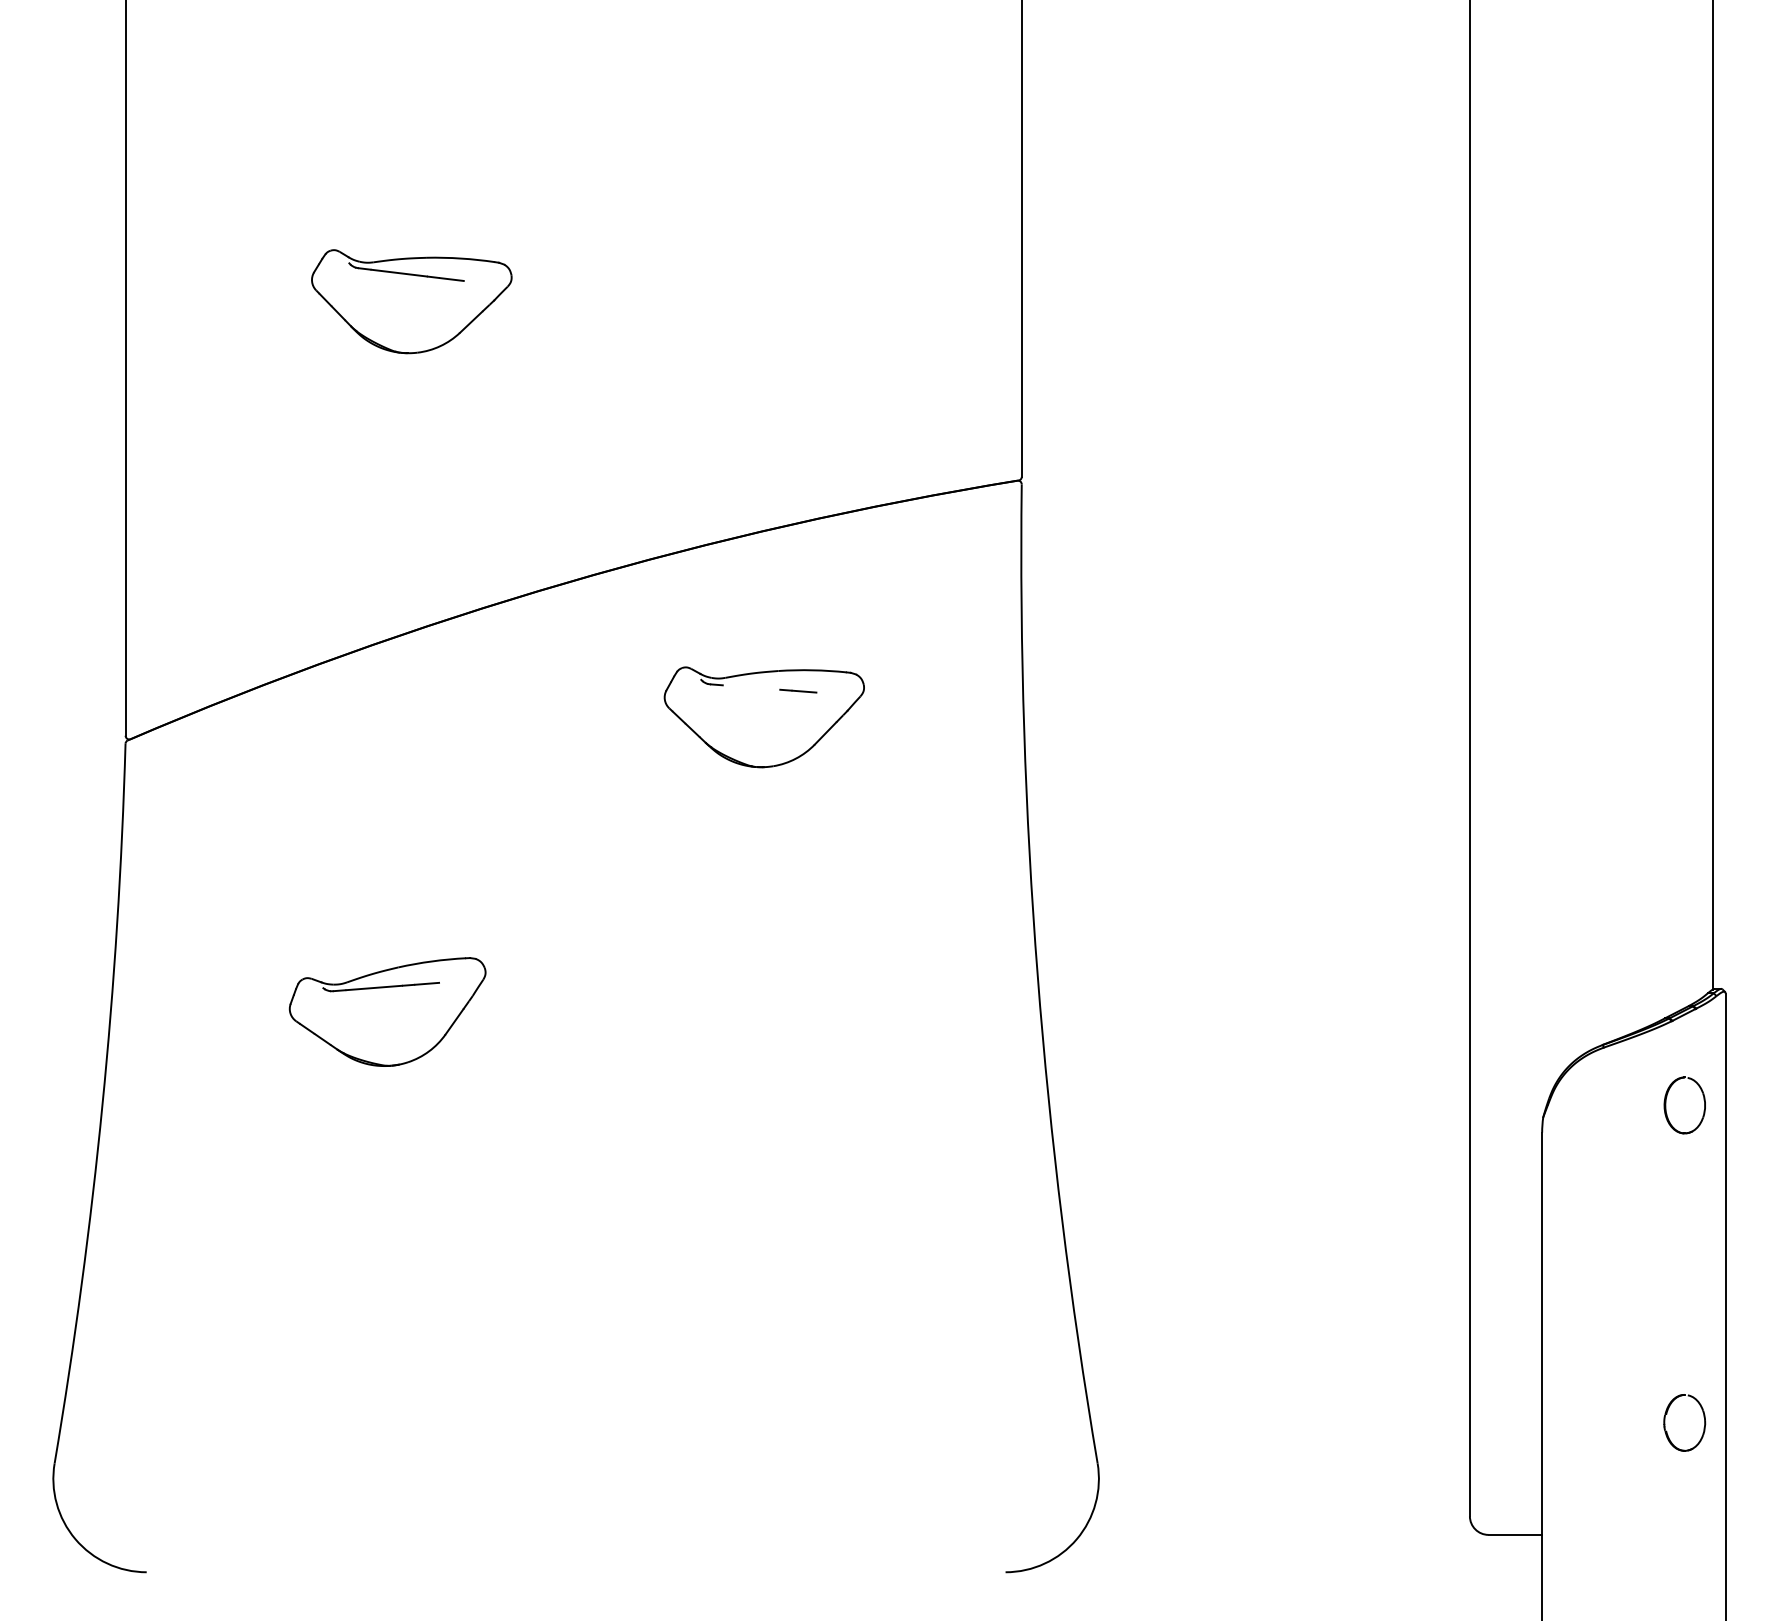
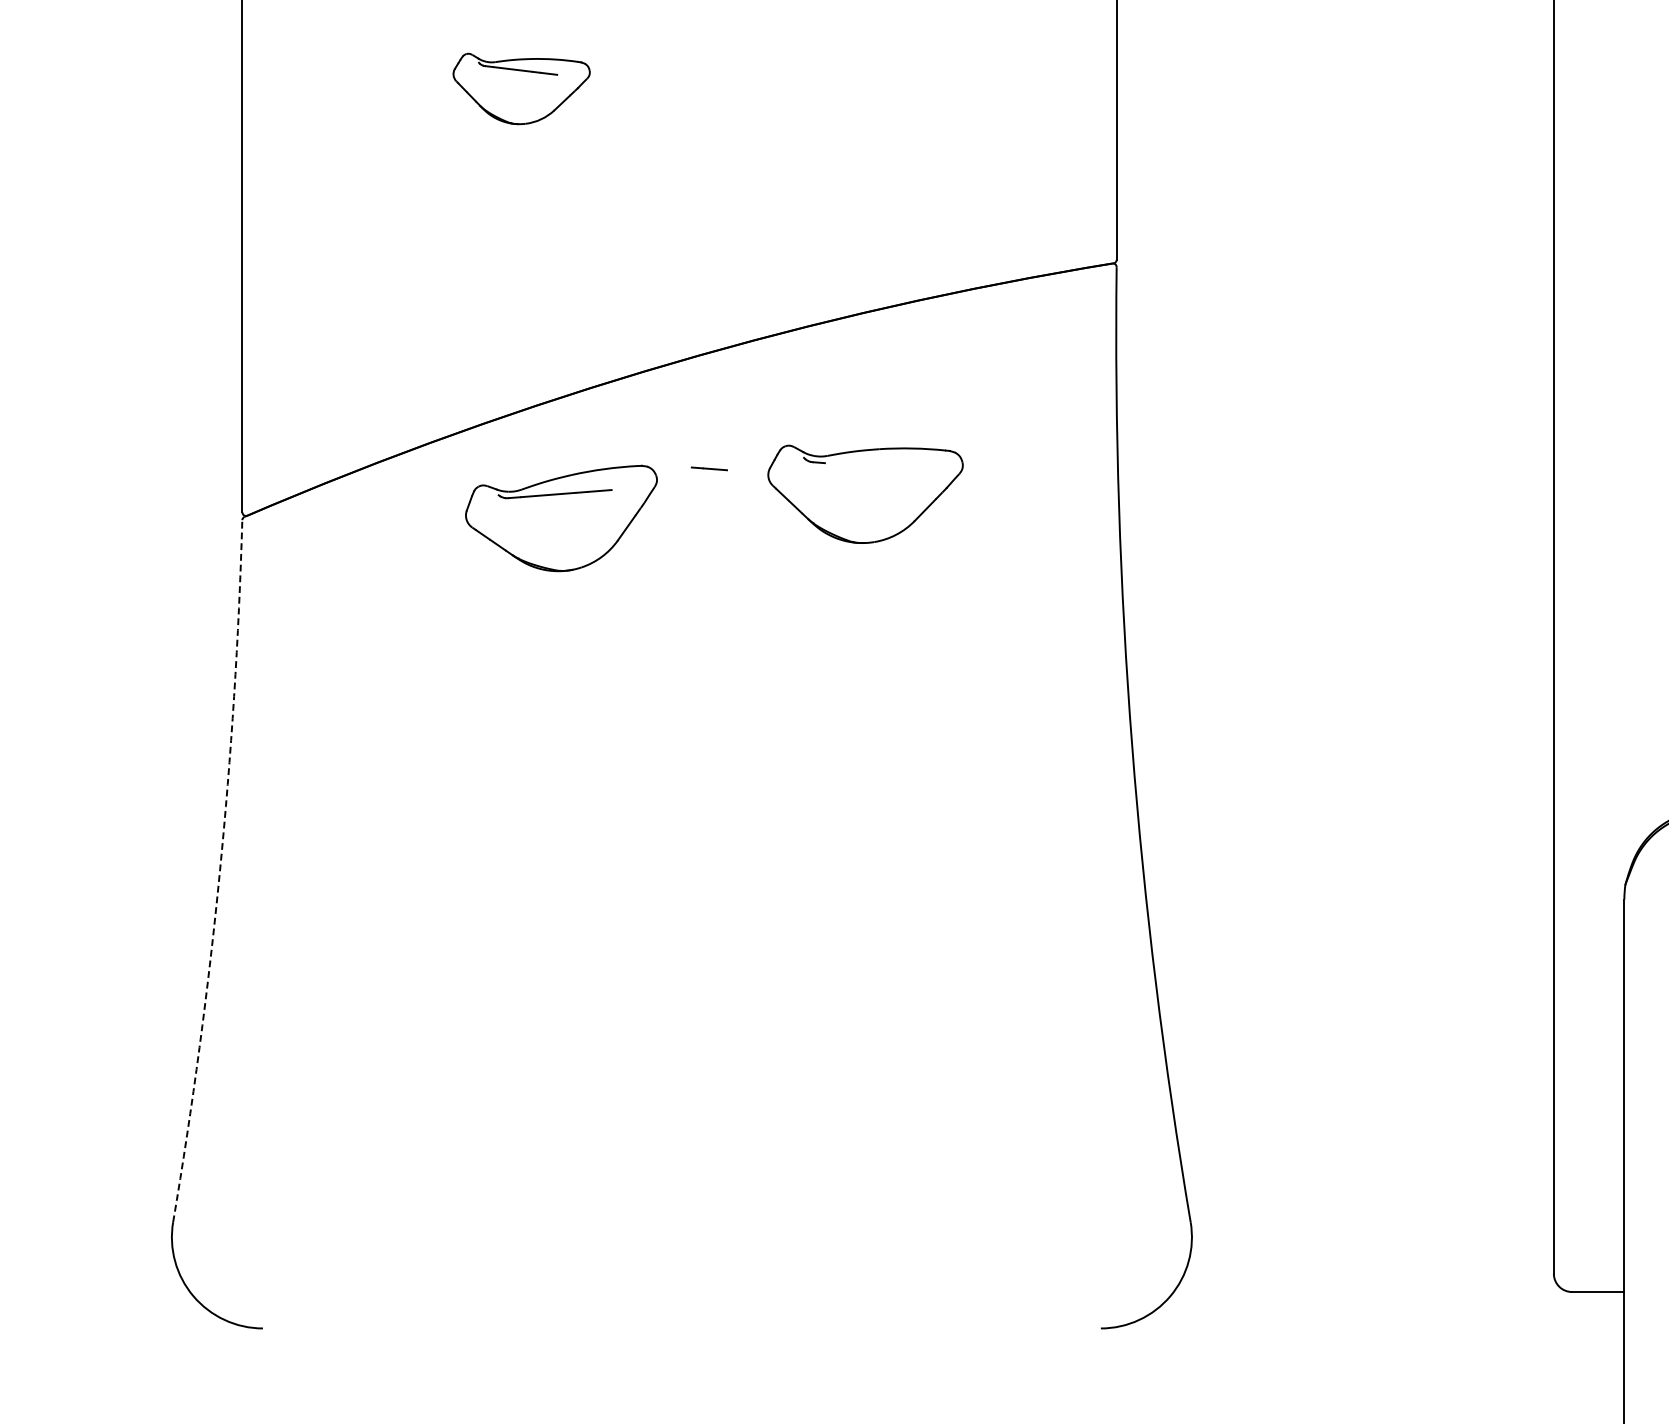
part: (411, 301) -> (521, 88), size x0.7
line: (798, 690) -> (709, 468), moved
part: (387, 1011) -> (561, 517), moved
arc: (102, 1104) -> (219, 872), solid -> dashed

